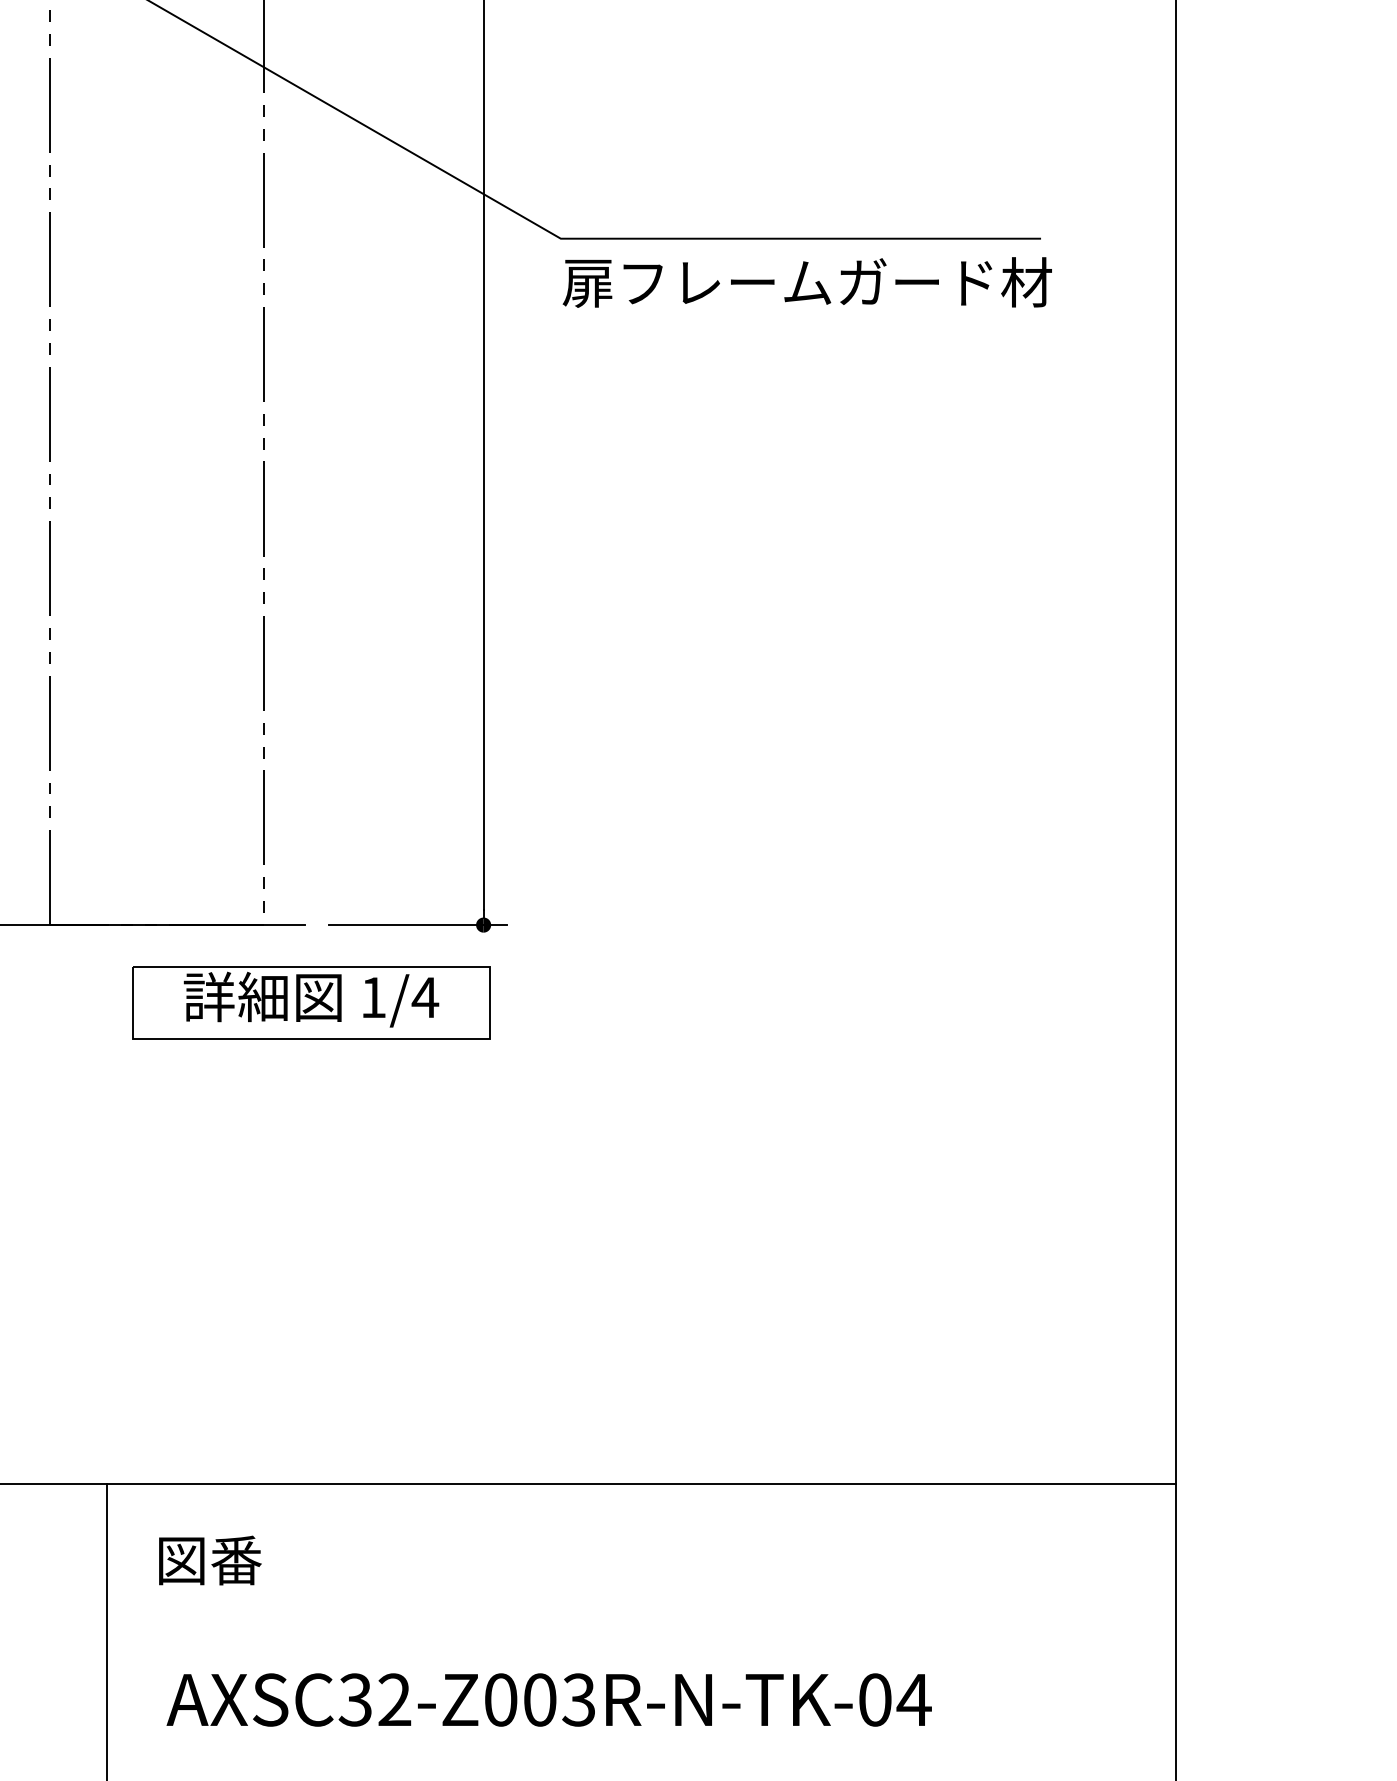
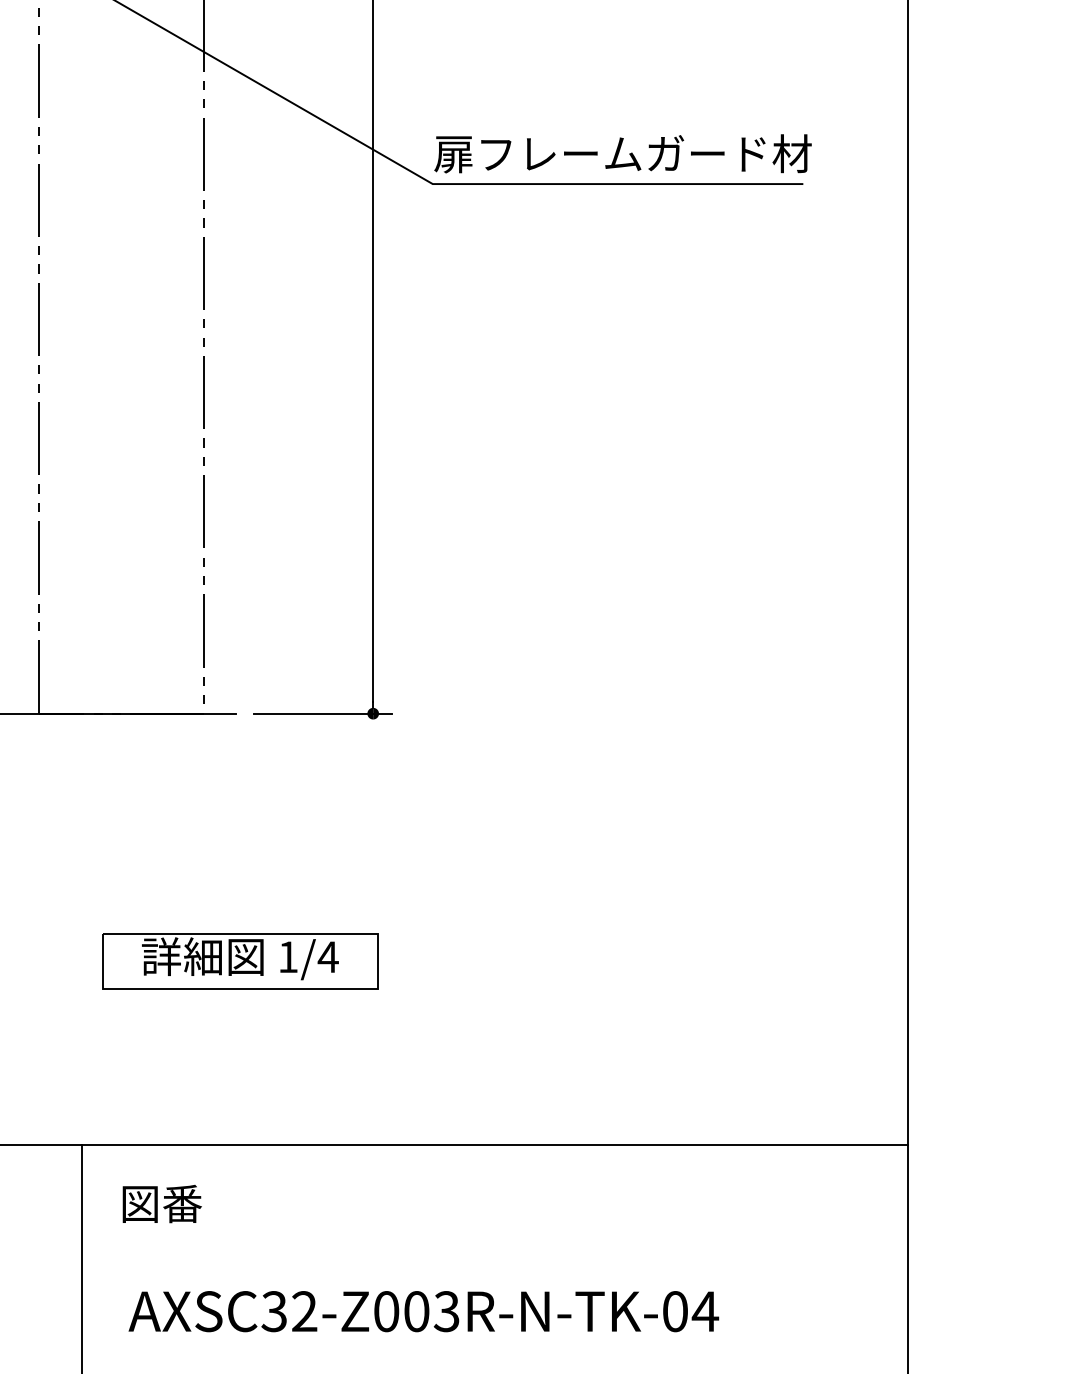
text: (806, 282) -> (622, 153), moved
part: (311, 1002) -> (240, 960), moved

